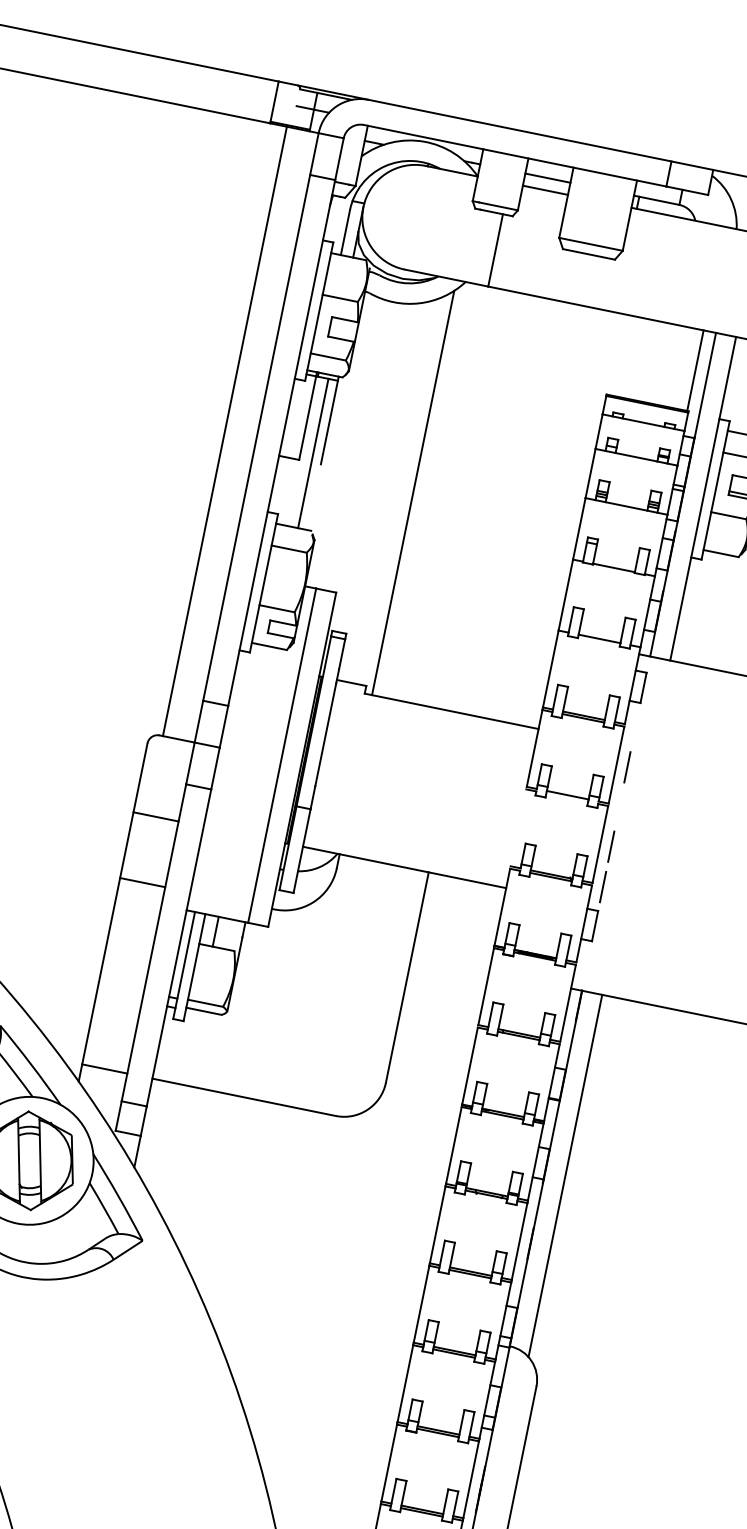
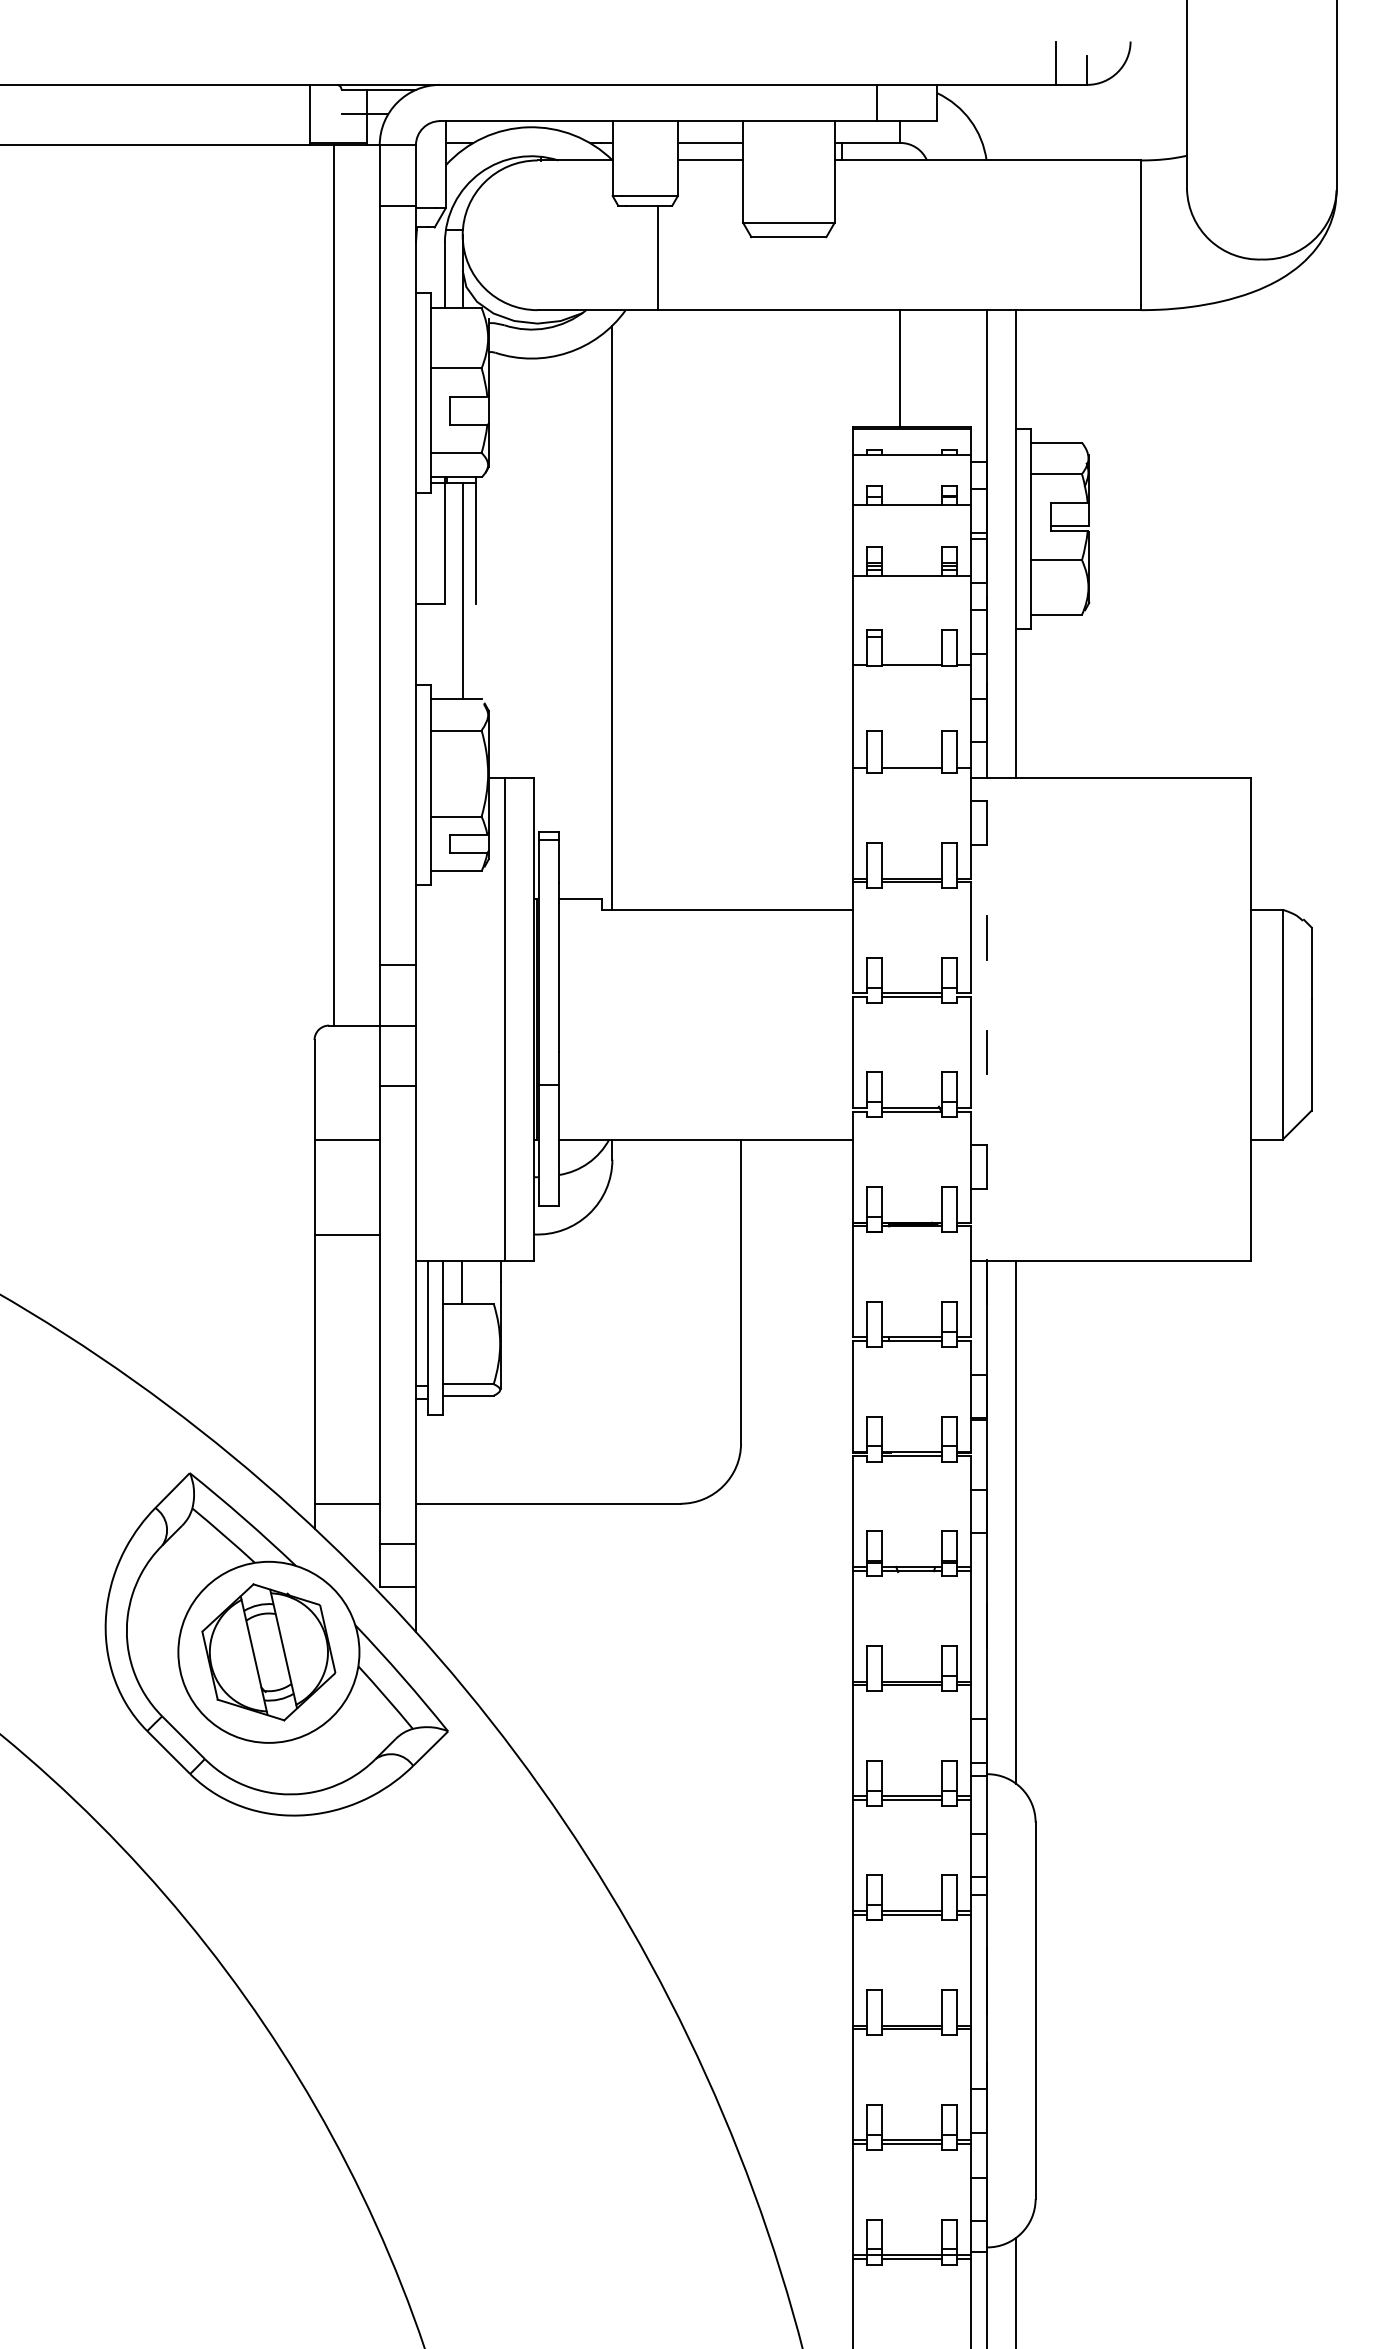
line: (695, 370) -> (900, 368), moved
line: (566, 797) -> (911, 996), added
line: (518, 827) -> (852, 1052), added
line: (602, 886) -> (986, 1110), removed

